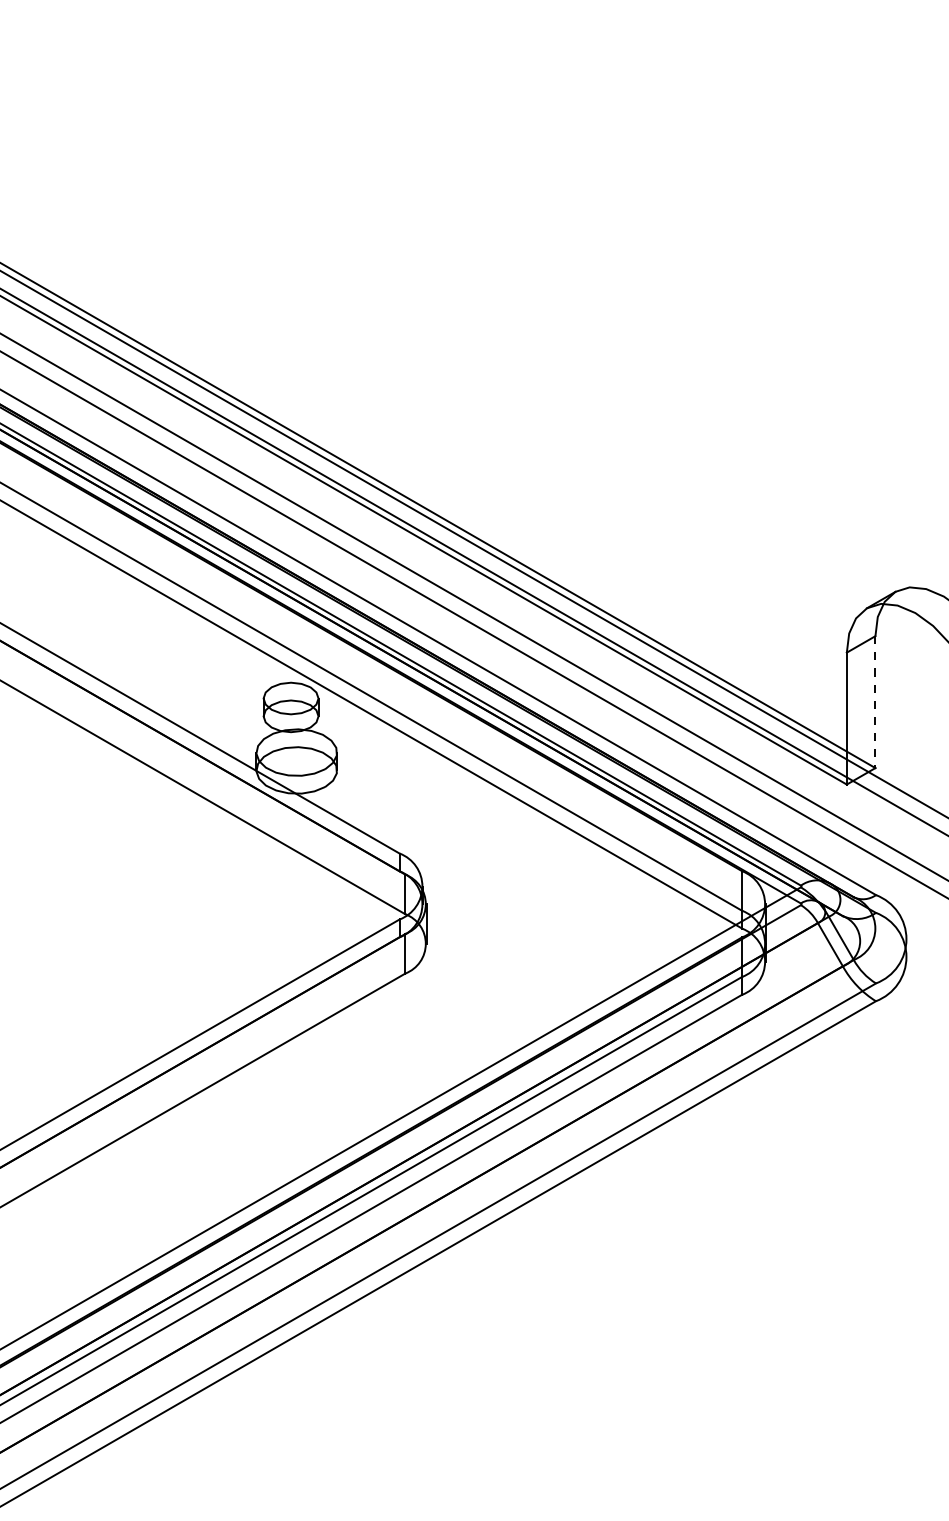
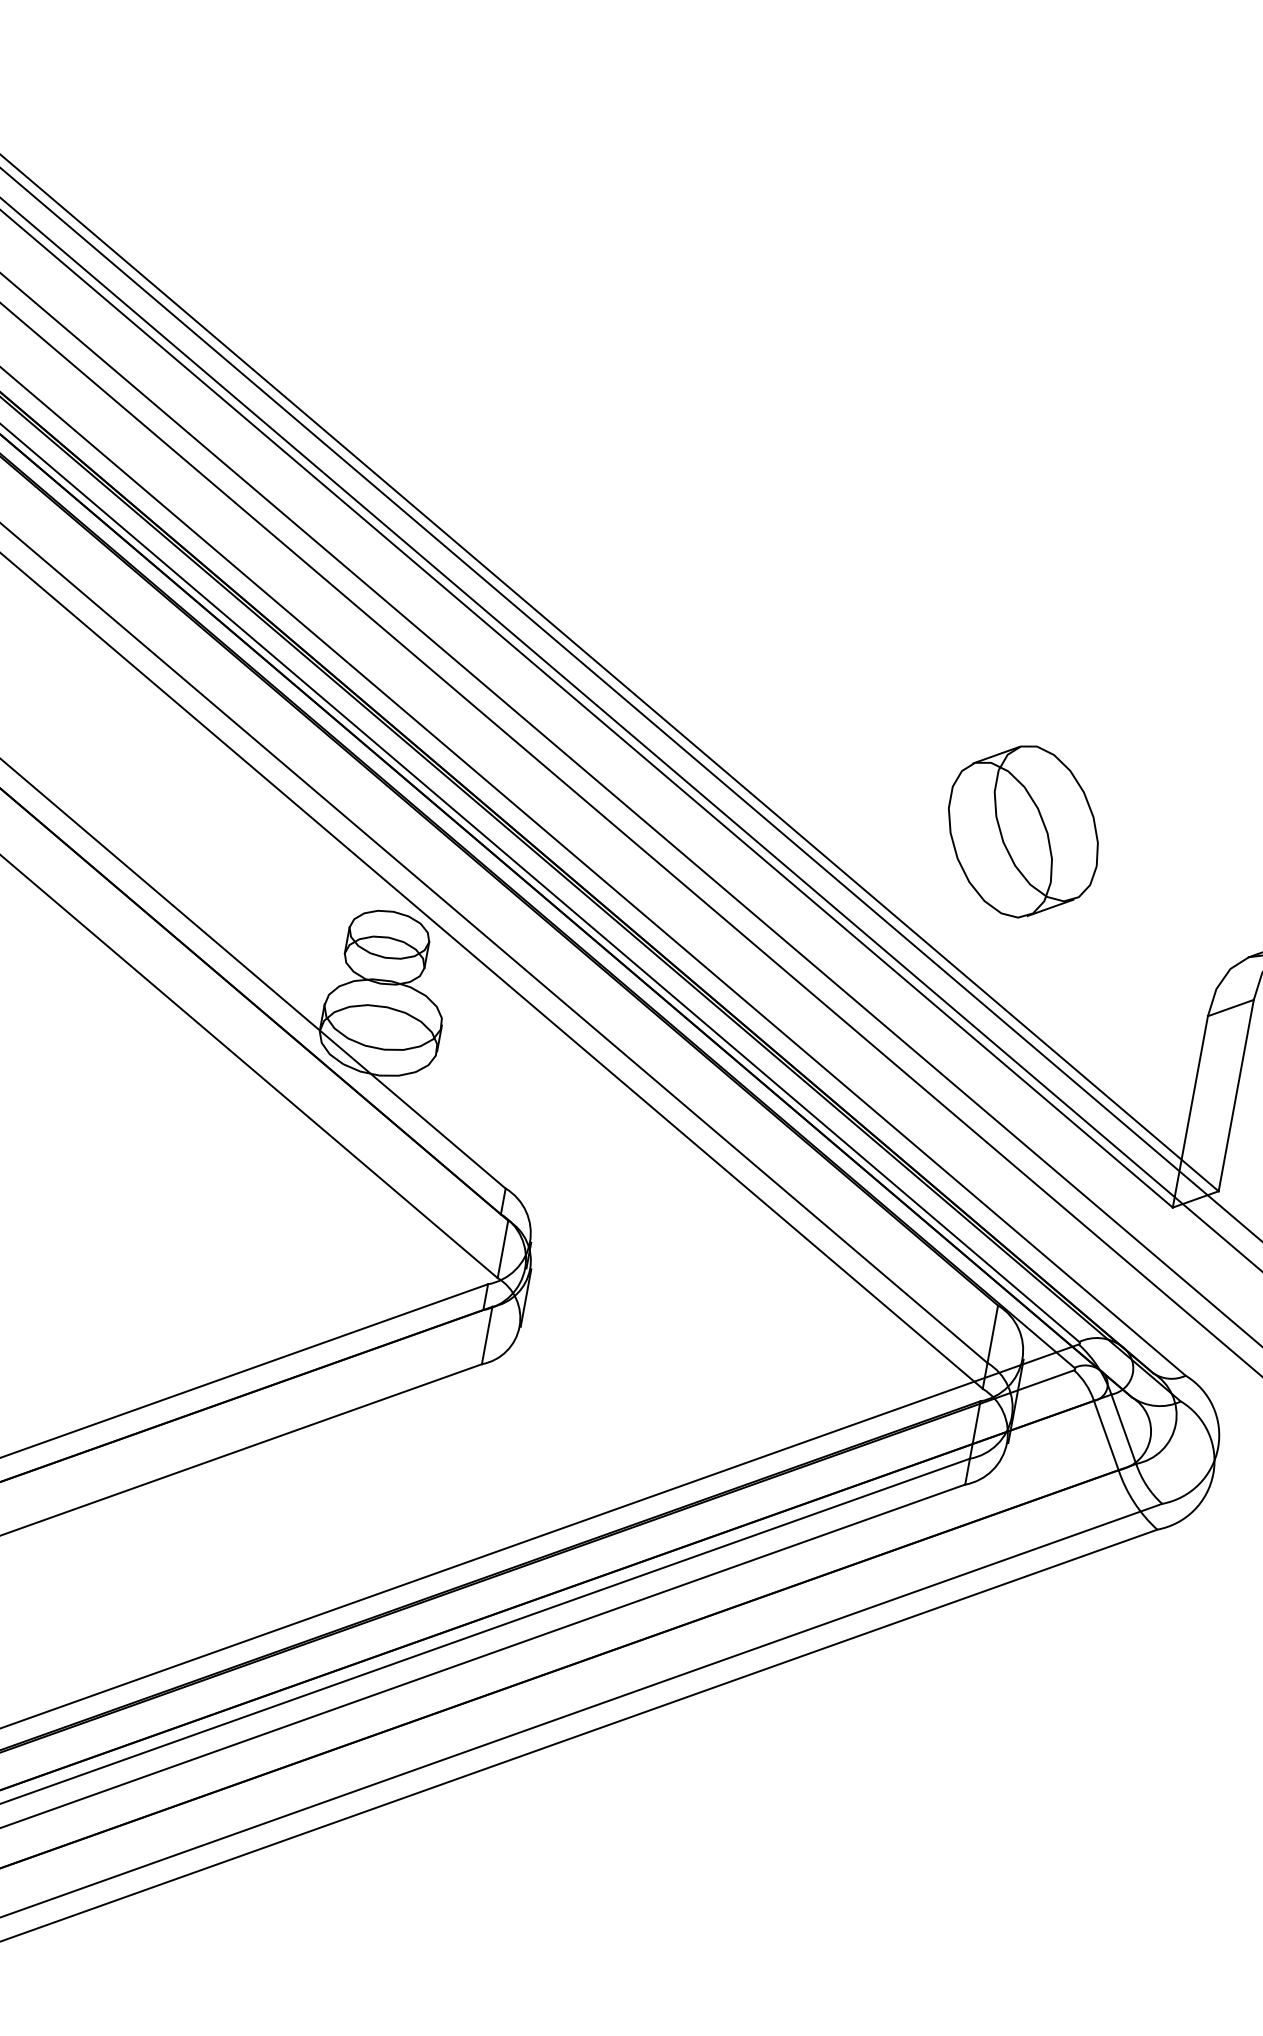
part: (701, 551) -> (1024, 830), added
line: (875, 702) -> (1236, 1096), dashed -> solid

